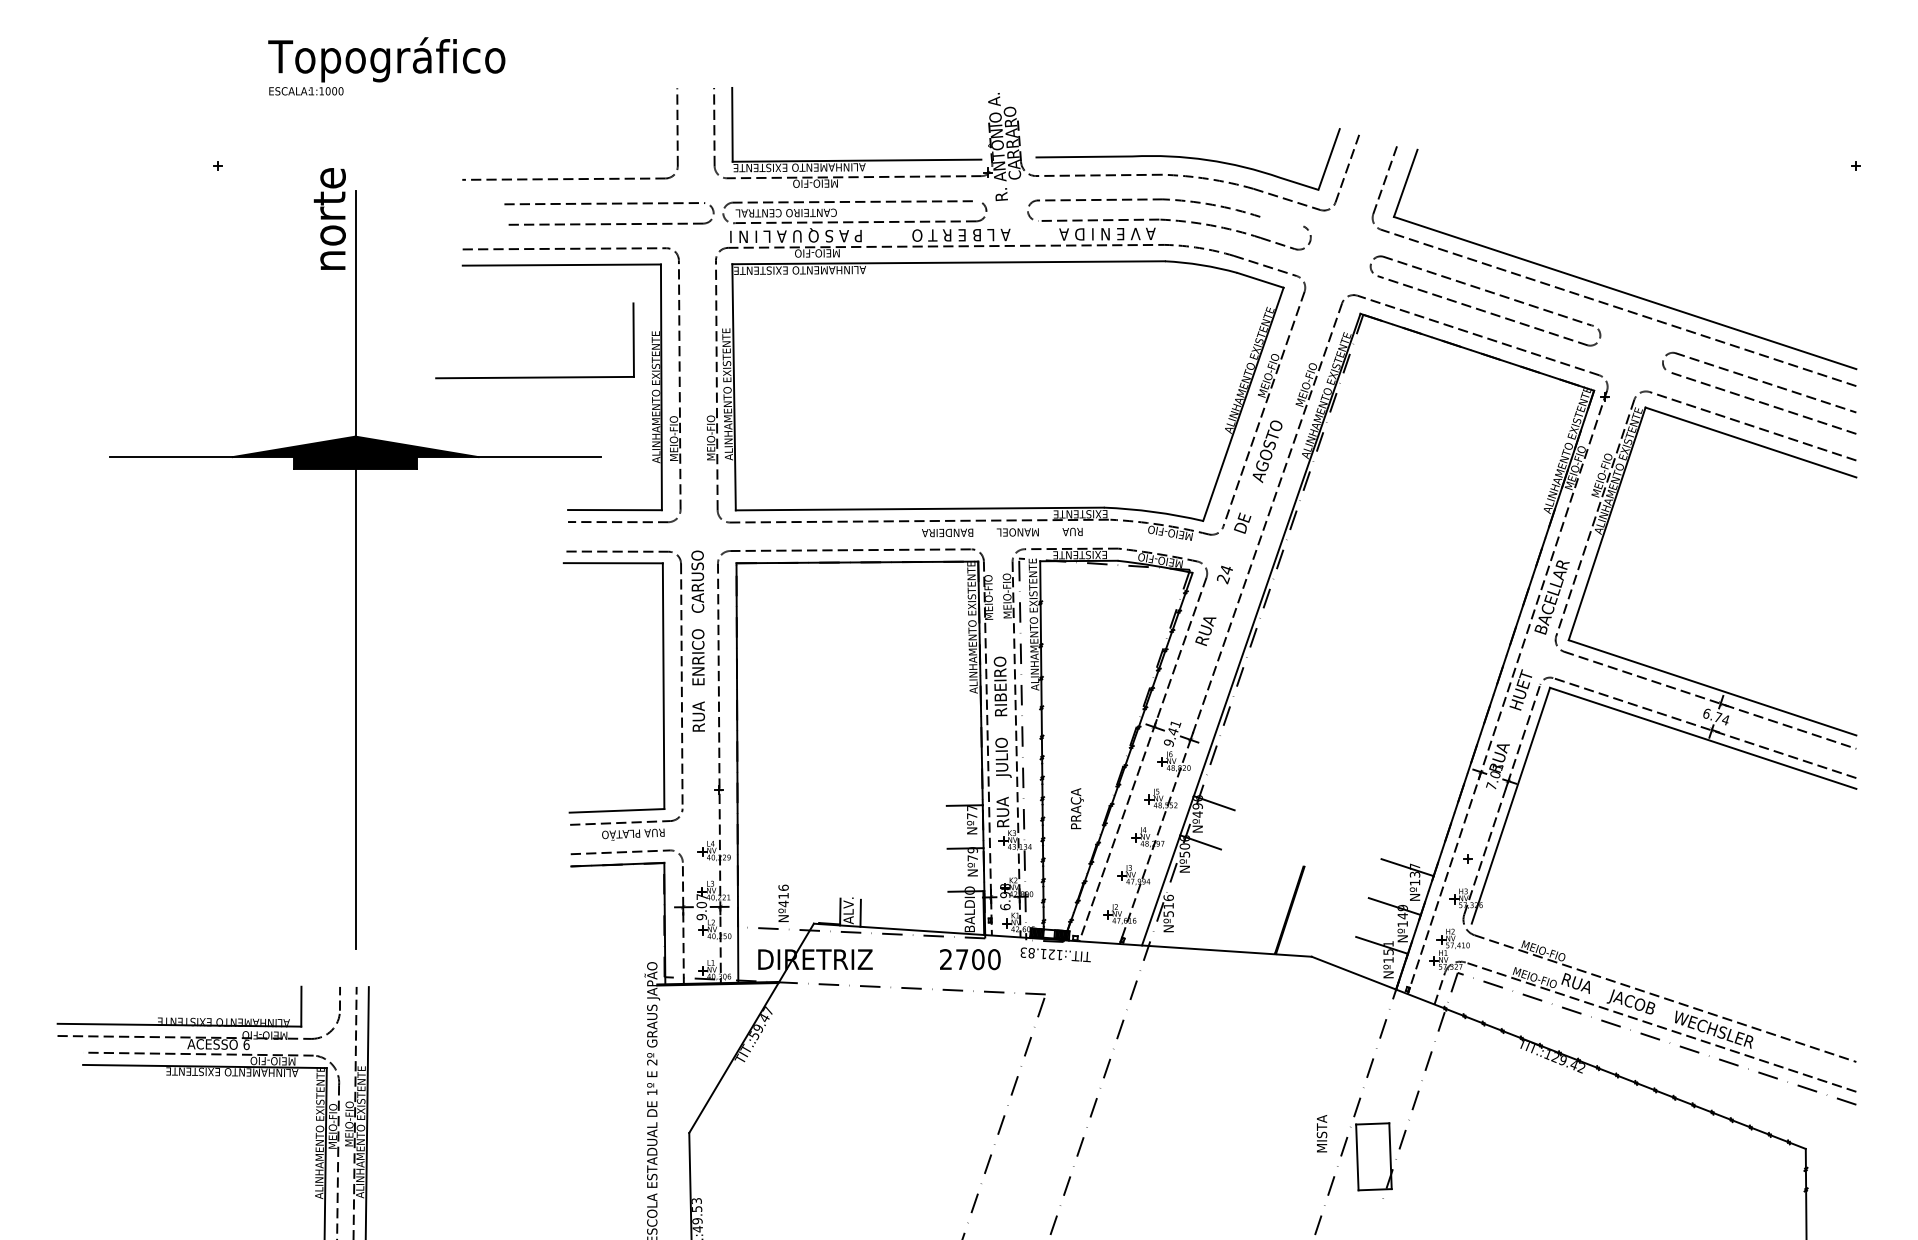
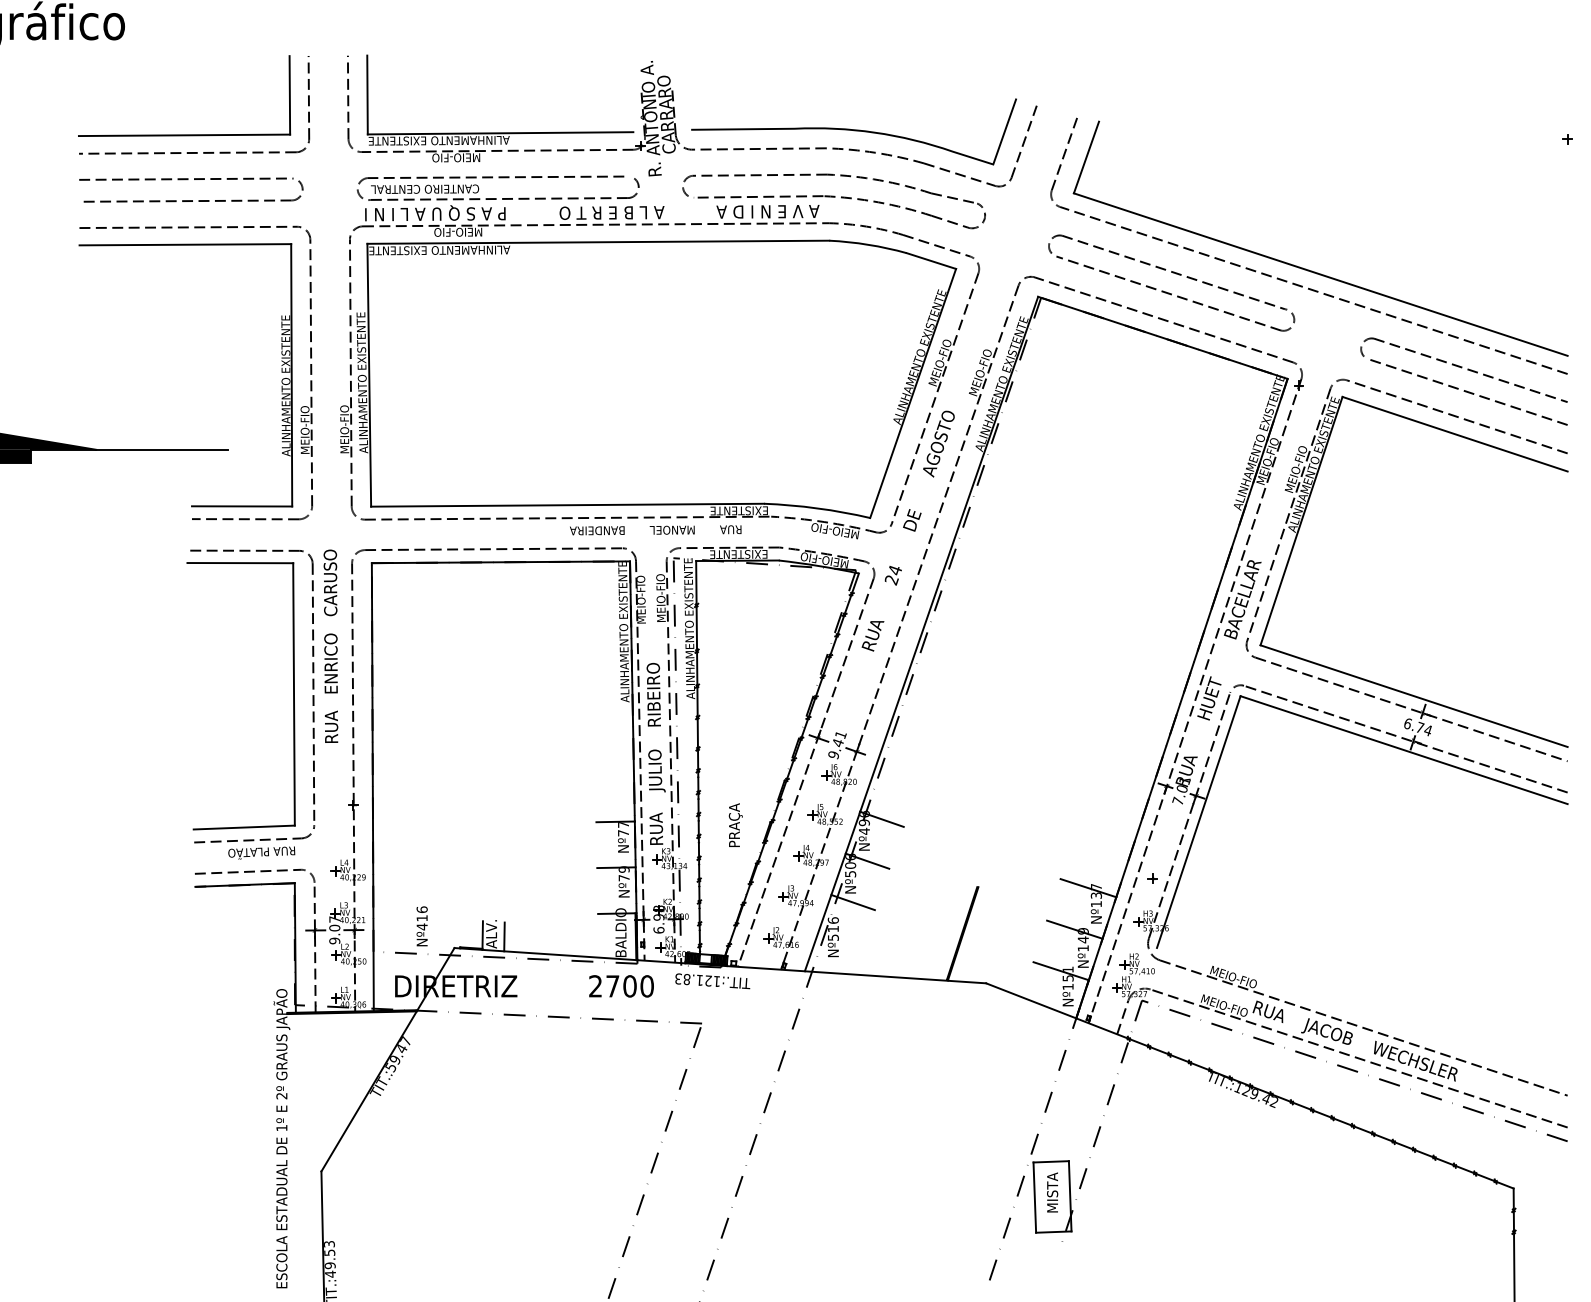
part: (606, 204) -> (188, 180), moved
line: (1281, 221) -> (953, 198), added
part: (534, 376) -> (183, 134), moved
line: (1186, 881) -> (852, 902), added
text: (1321, 1133) -> (1052, 1192), moved

